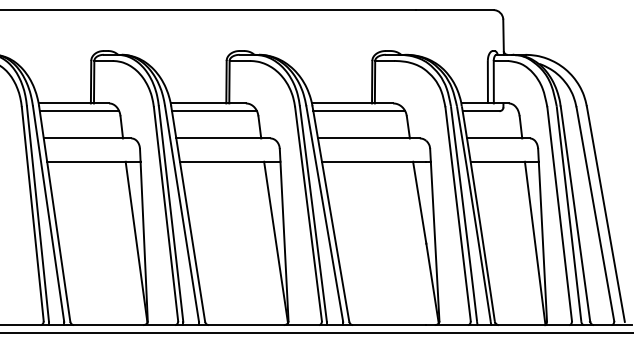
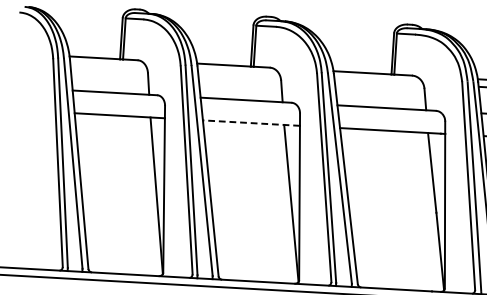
line: (79, 111) -> (108, 66), removed
line: (214, 111) -> (238, 73), removed
line: (359, 111) -> (379, 81), removed
line: (229, 161) -> (250, 122), solid -> dashed

